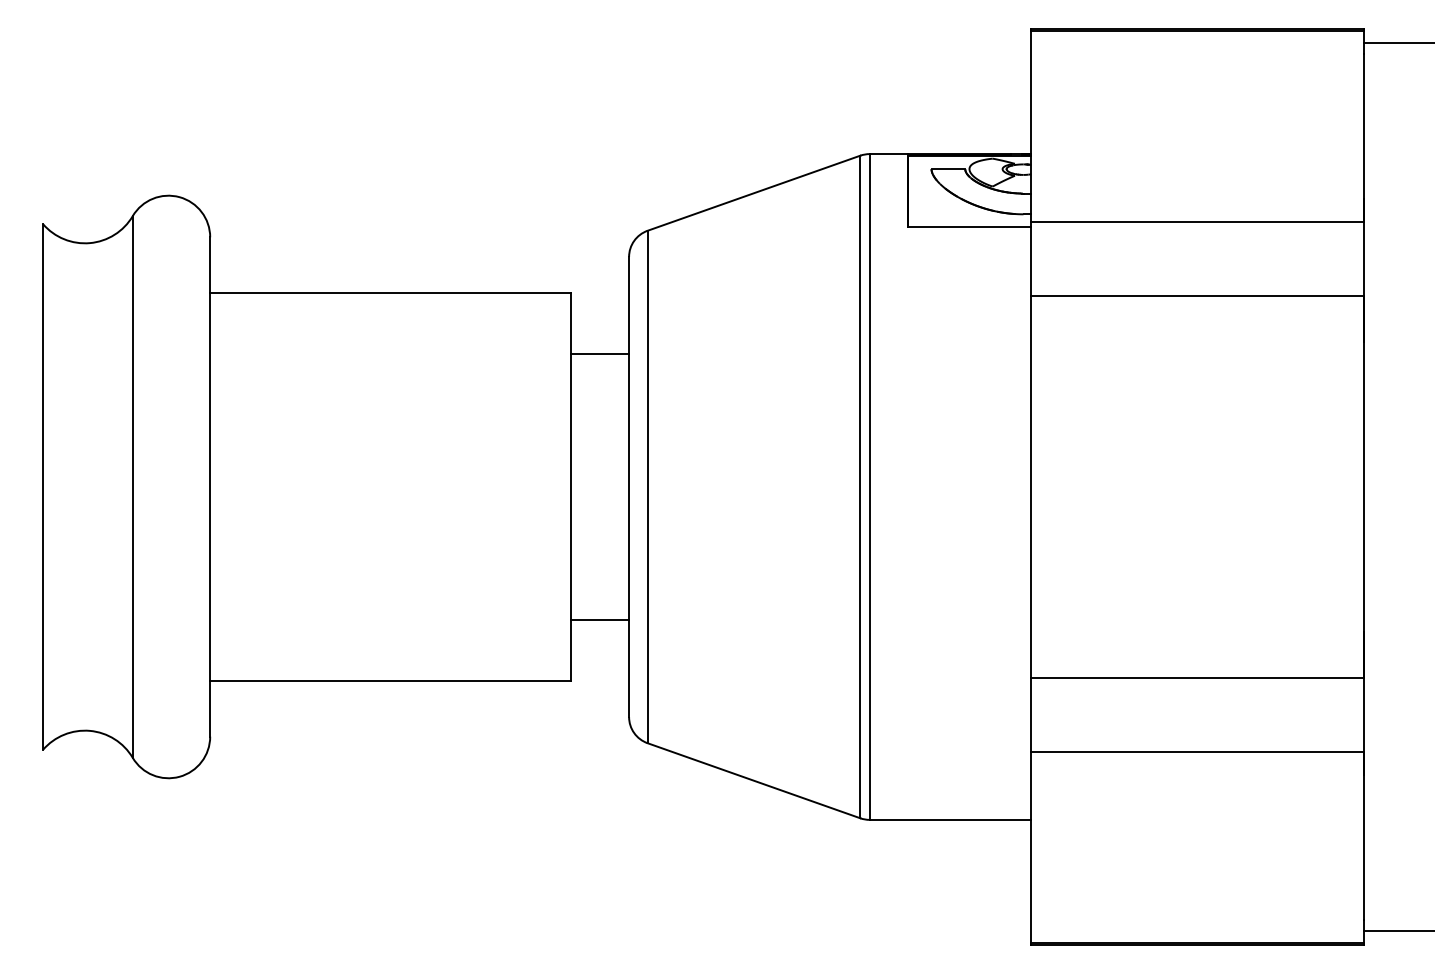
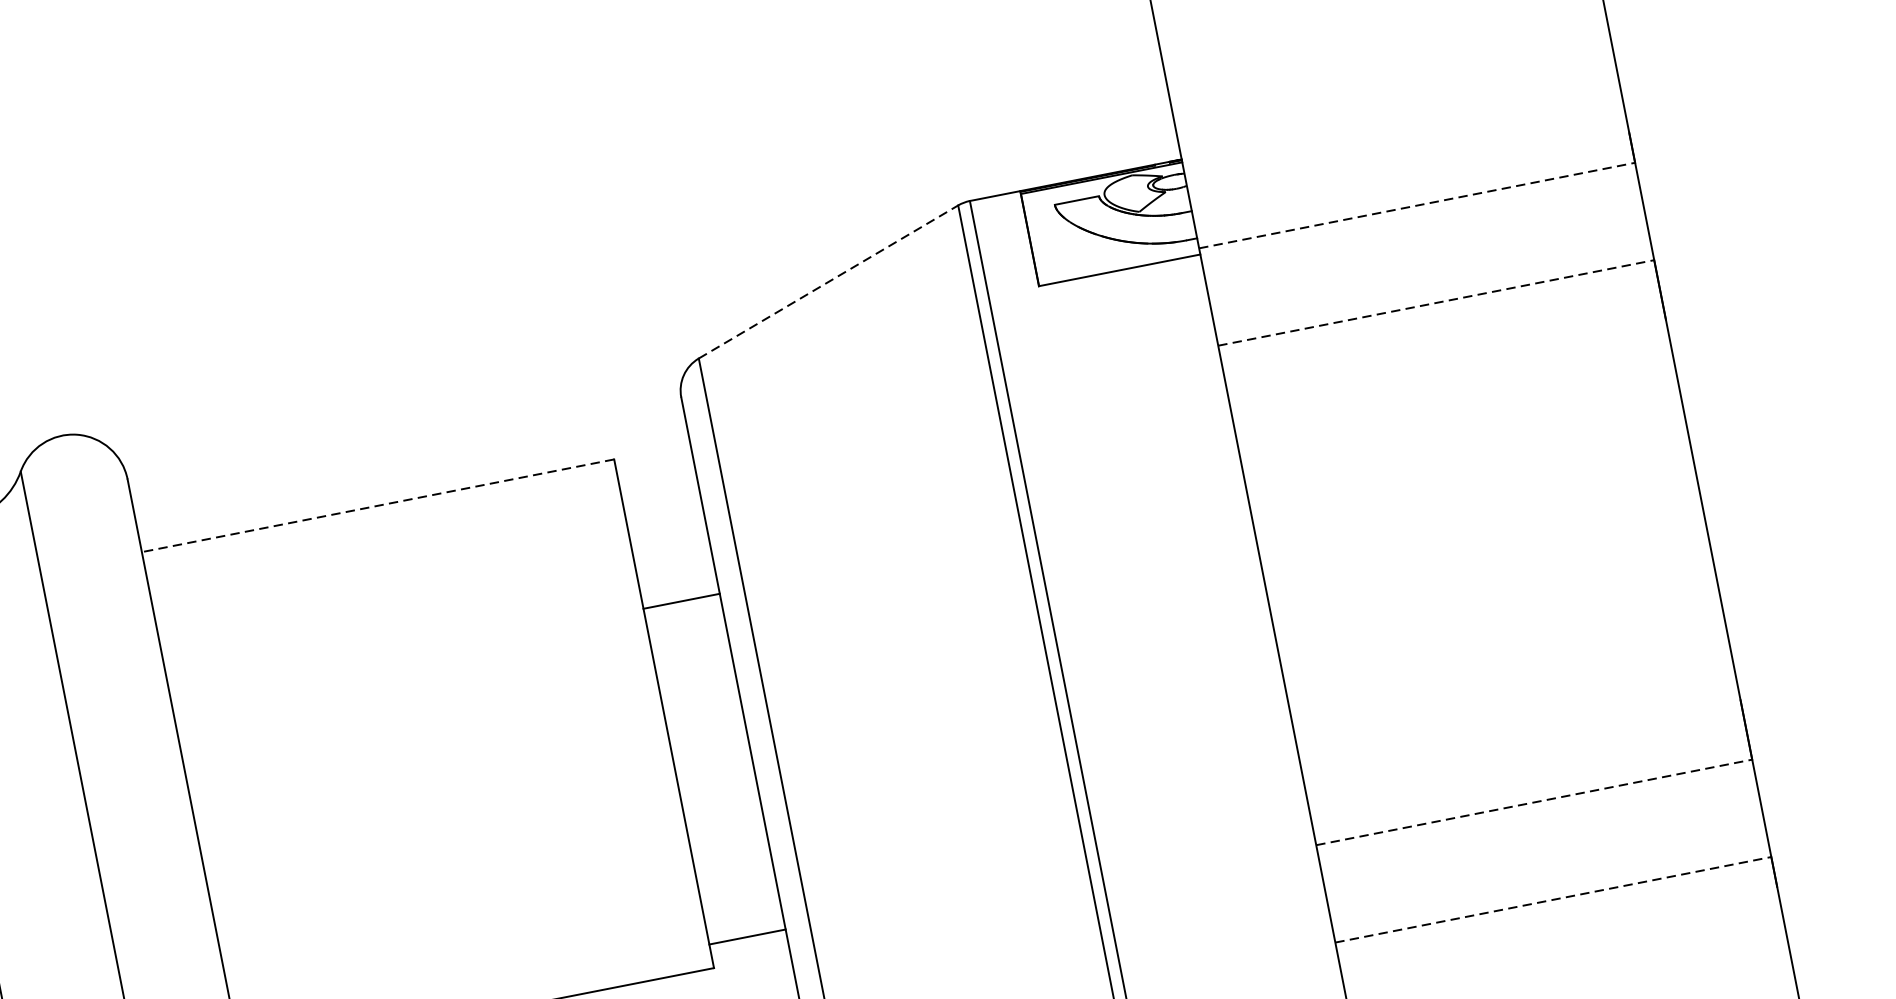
line: (753, 193) -> (827, 282), solid -> dashed
line: (1198, 221) -> (1417, 204), solid -> dashed
line: (390, 292) -> (377, 505), solid -> dashed
line: (1198, 296) -> (1437, 303), solid -> dashed
line: (599, 353) -> (680, 600), moved
line: (599, 620) -> (747, 937), moved
line: (1198, 677) -> (1535, 802), solid -> dashed
line: (1198, 752) -> (1554, 900), solid -> dashed

